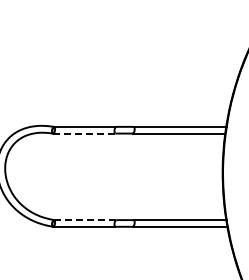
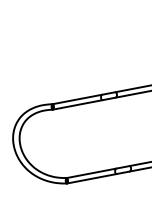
line: (84, 133) -> (77, 104), dashed -> solid
line: (84, 220) -> (90, 173), dashed -> solid

